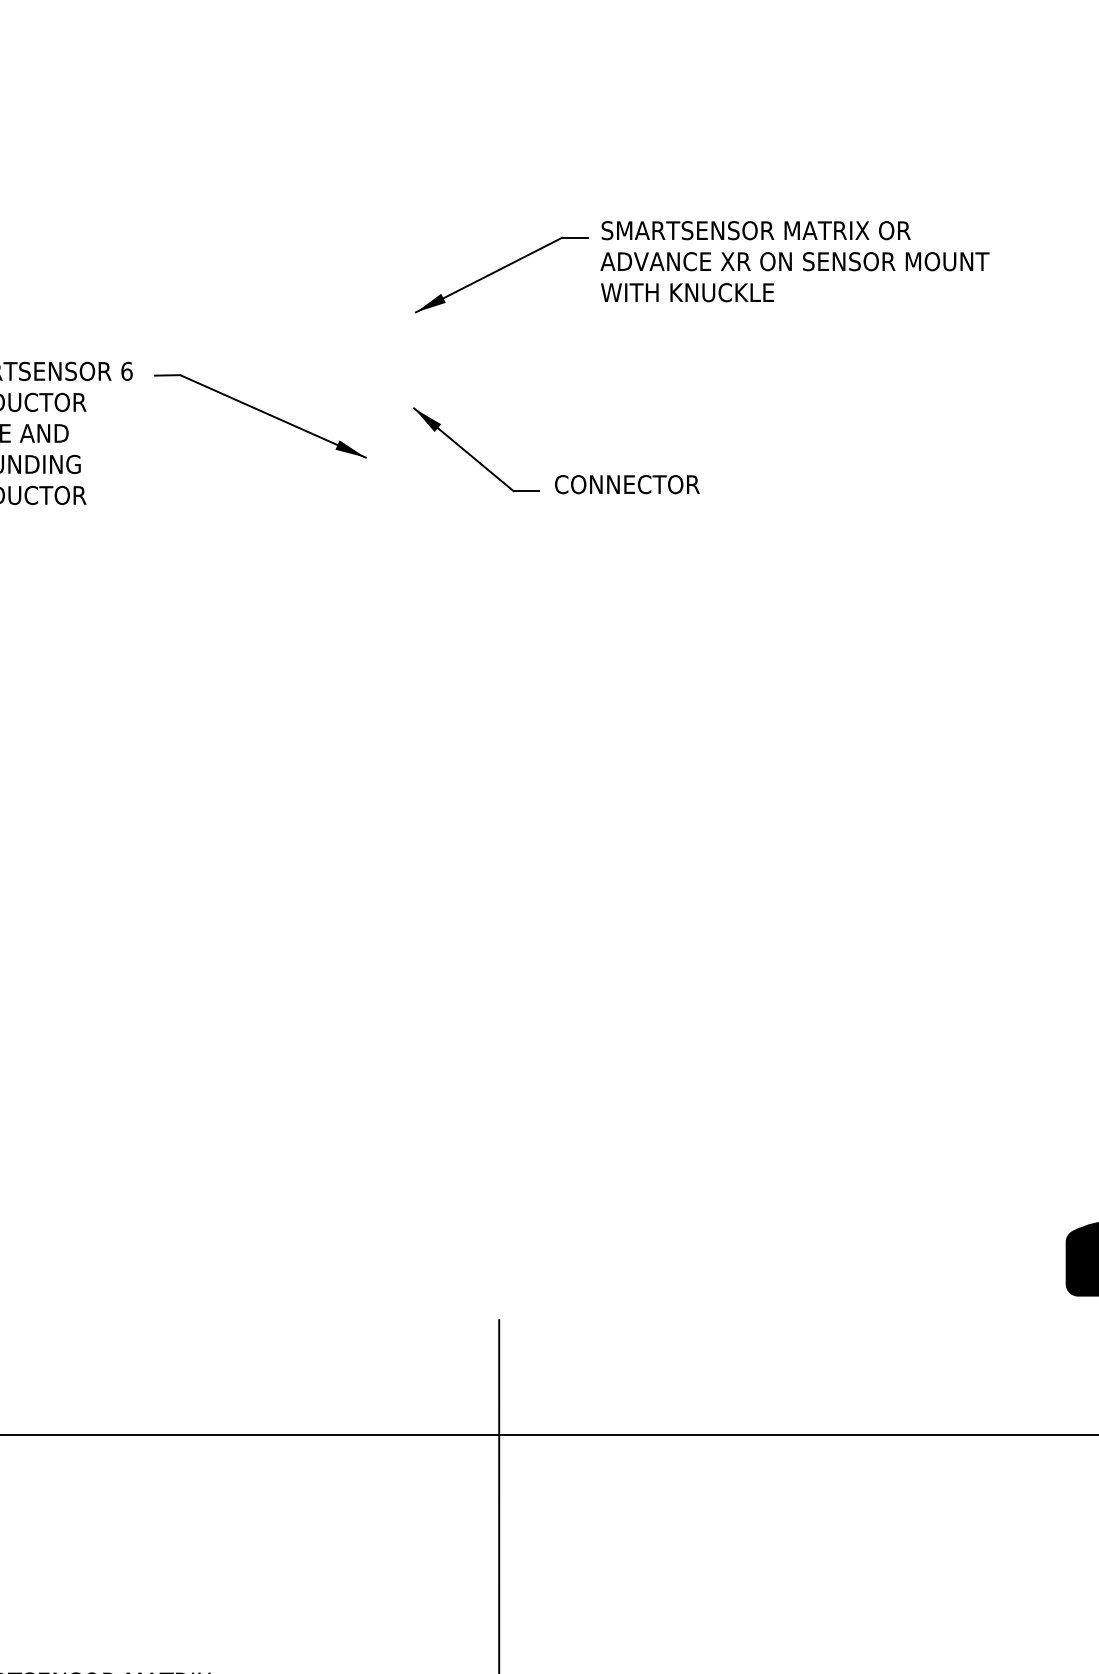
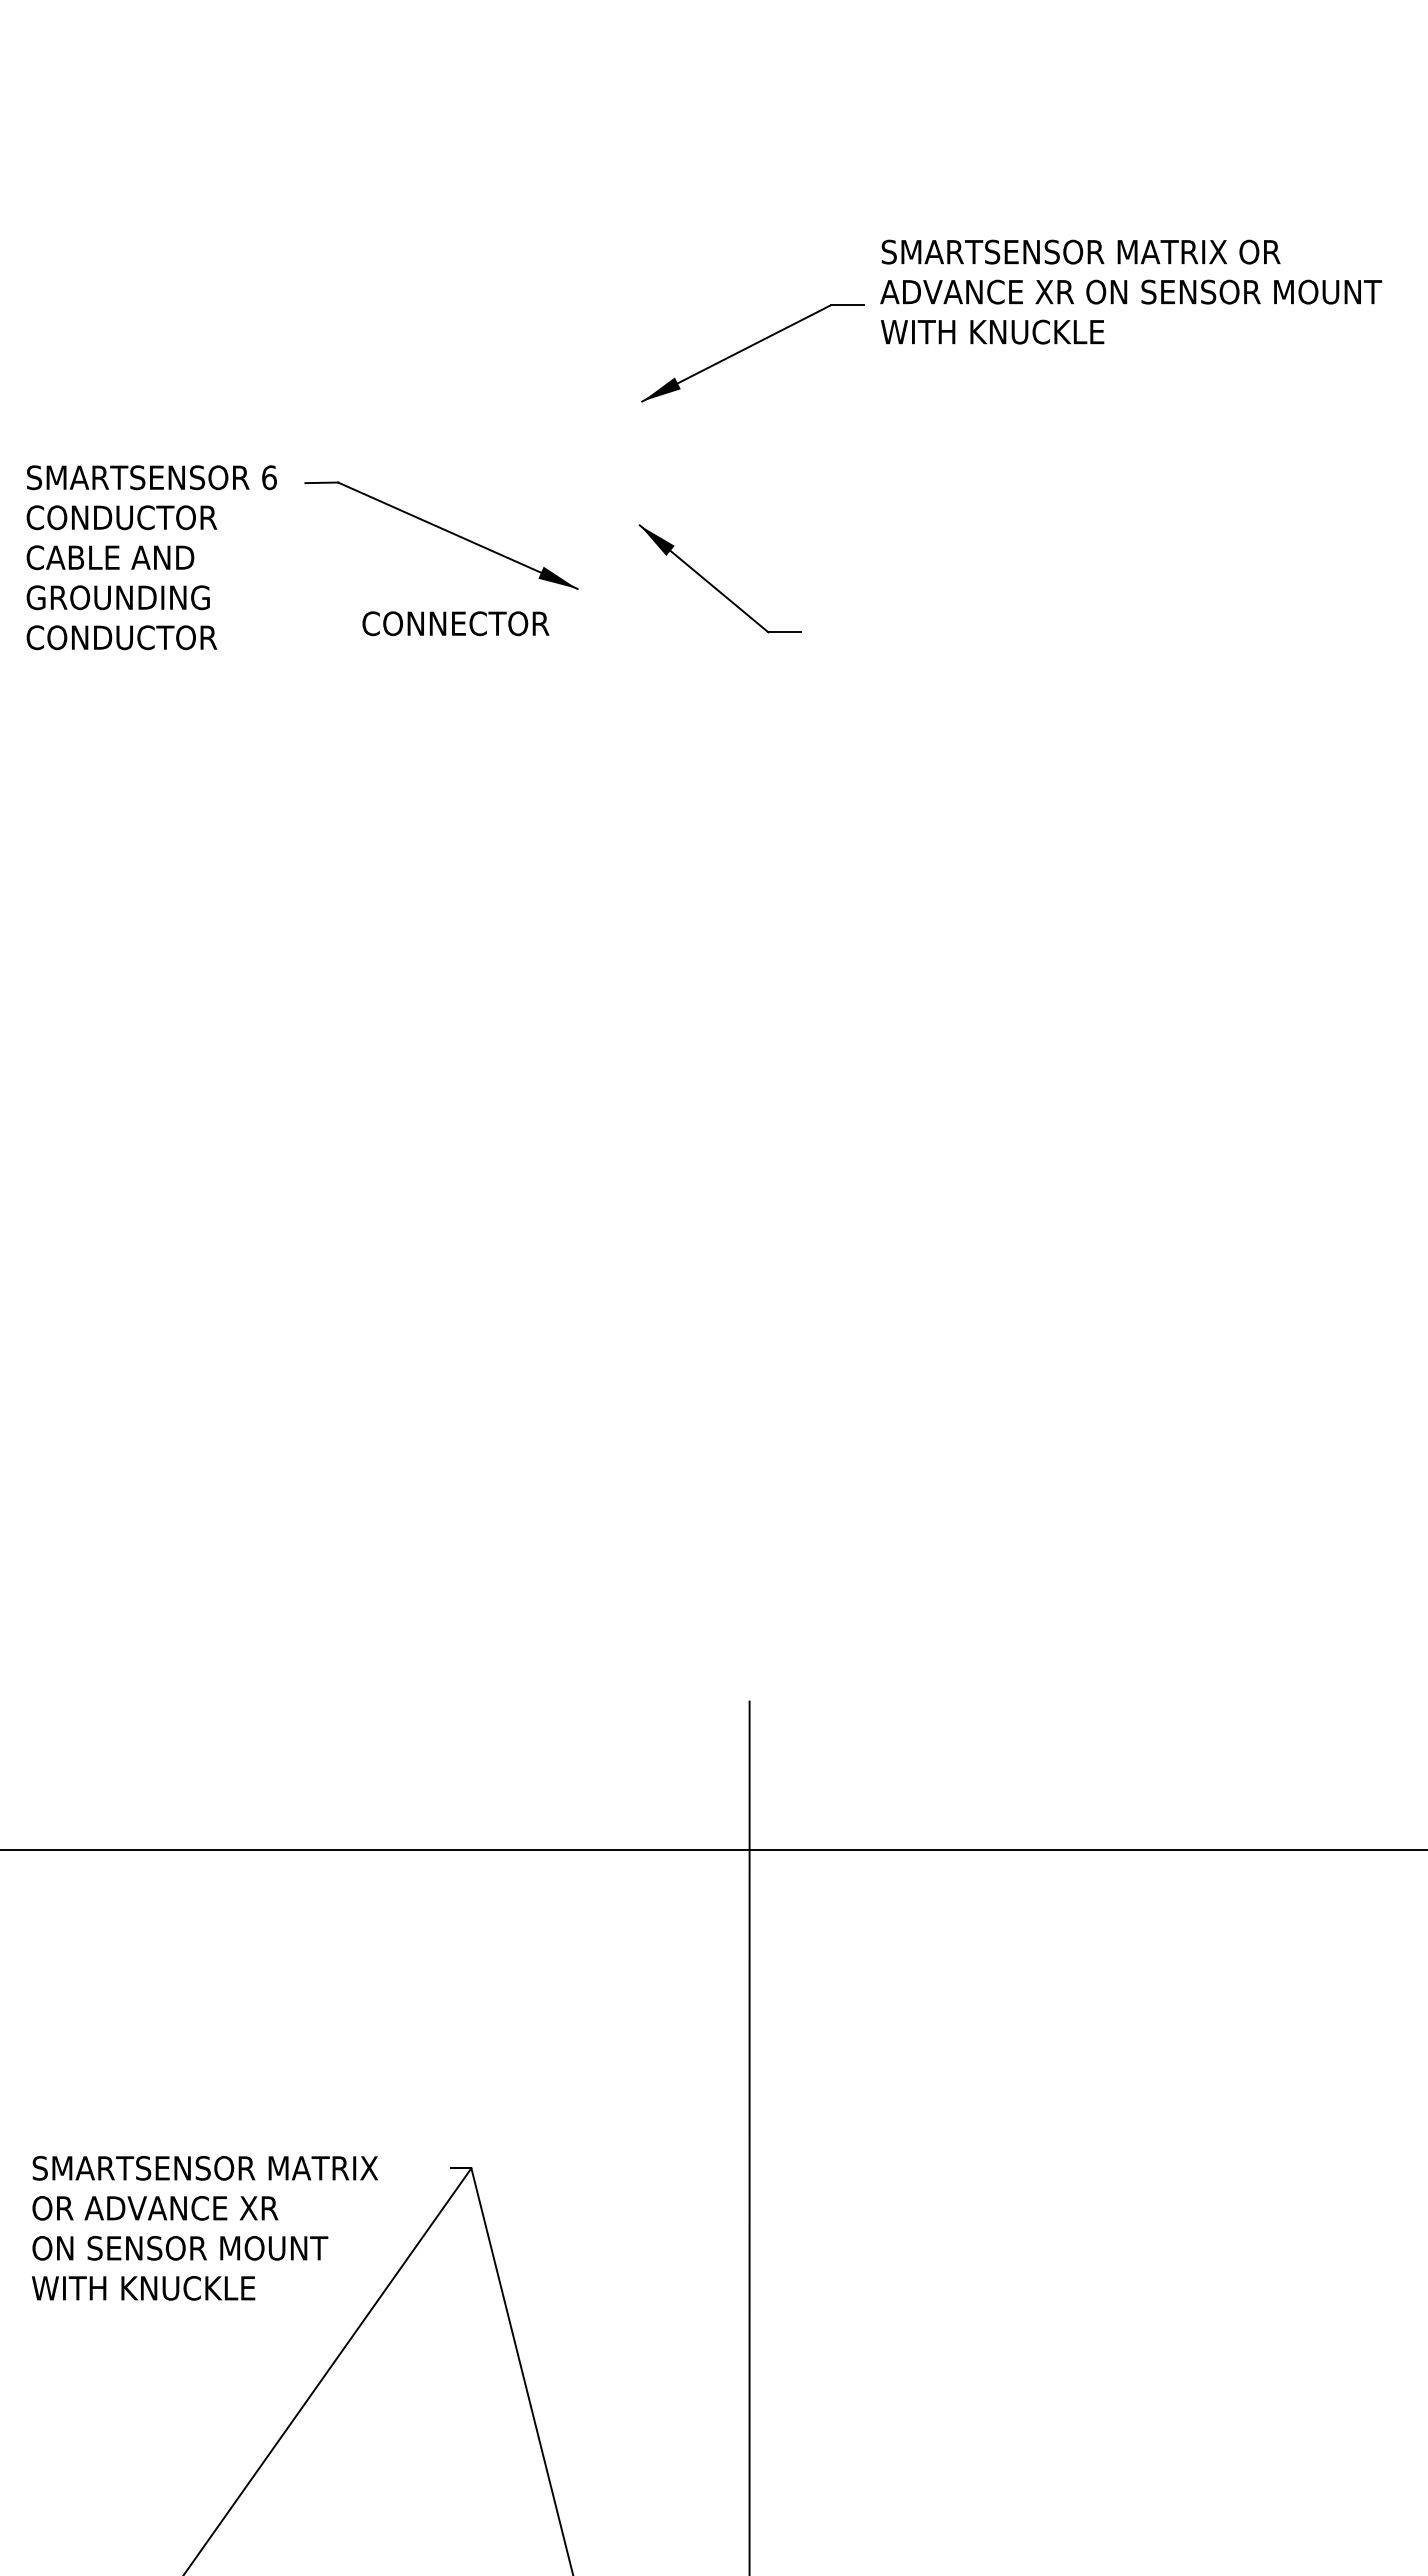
text: (795, 261) -> (1131, 291), moved
text: (627, 484) -> (455, 623), moved

